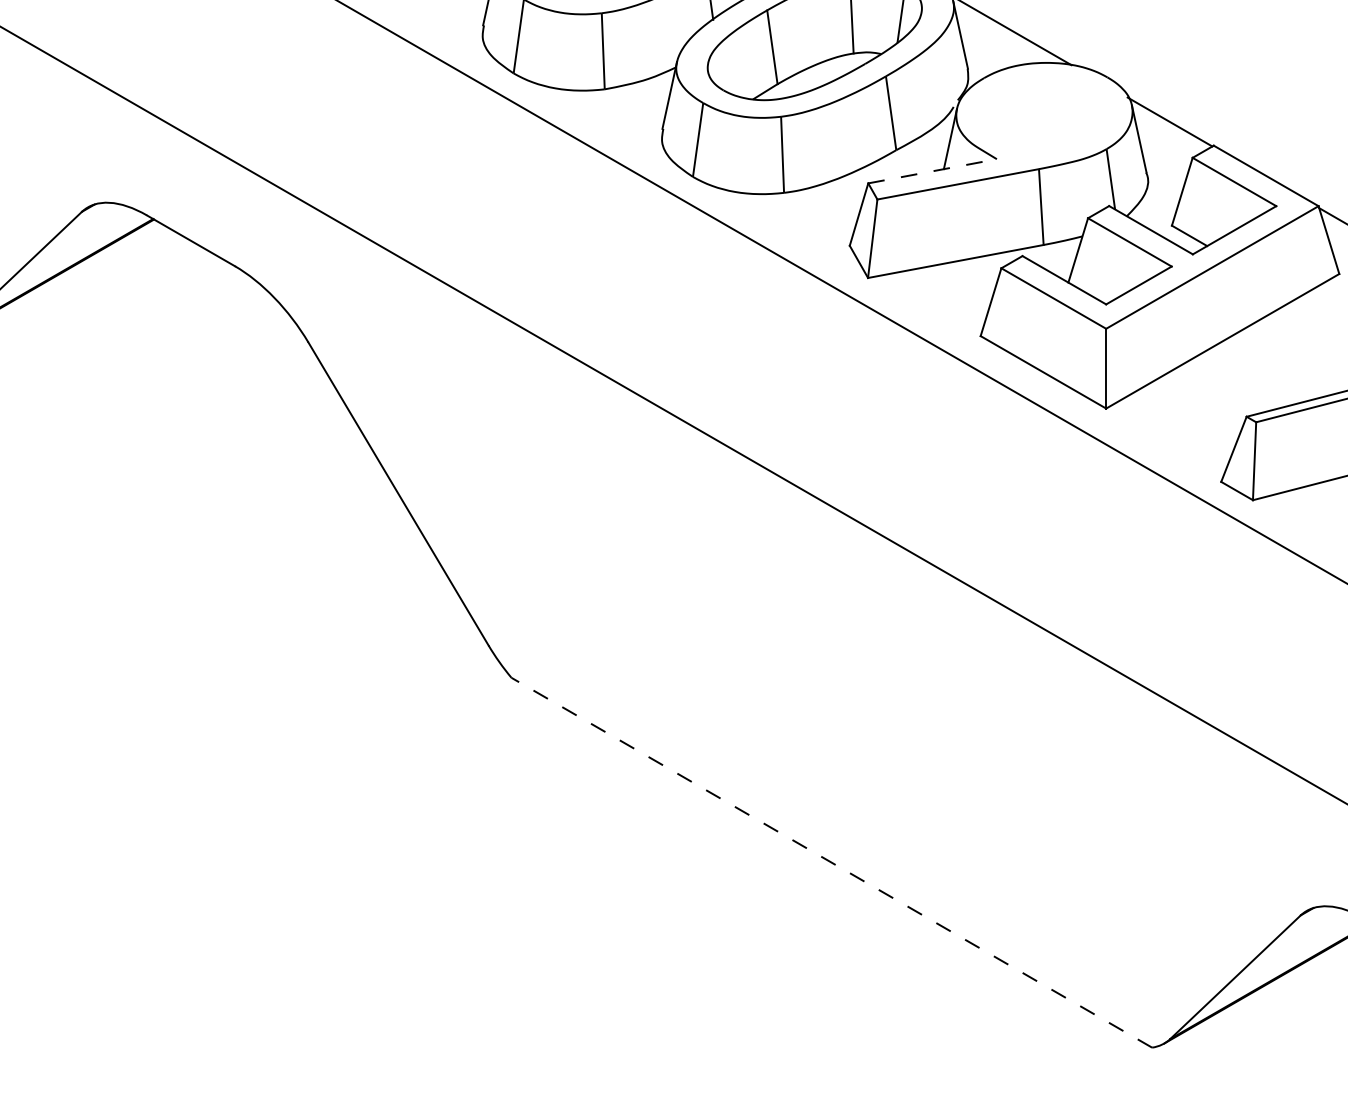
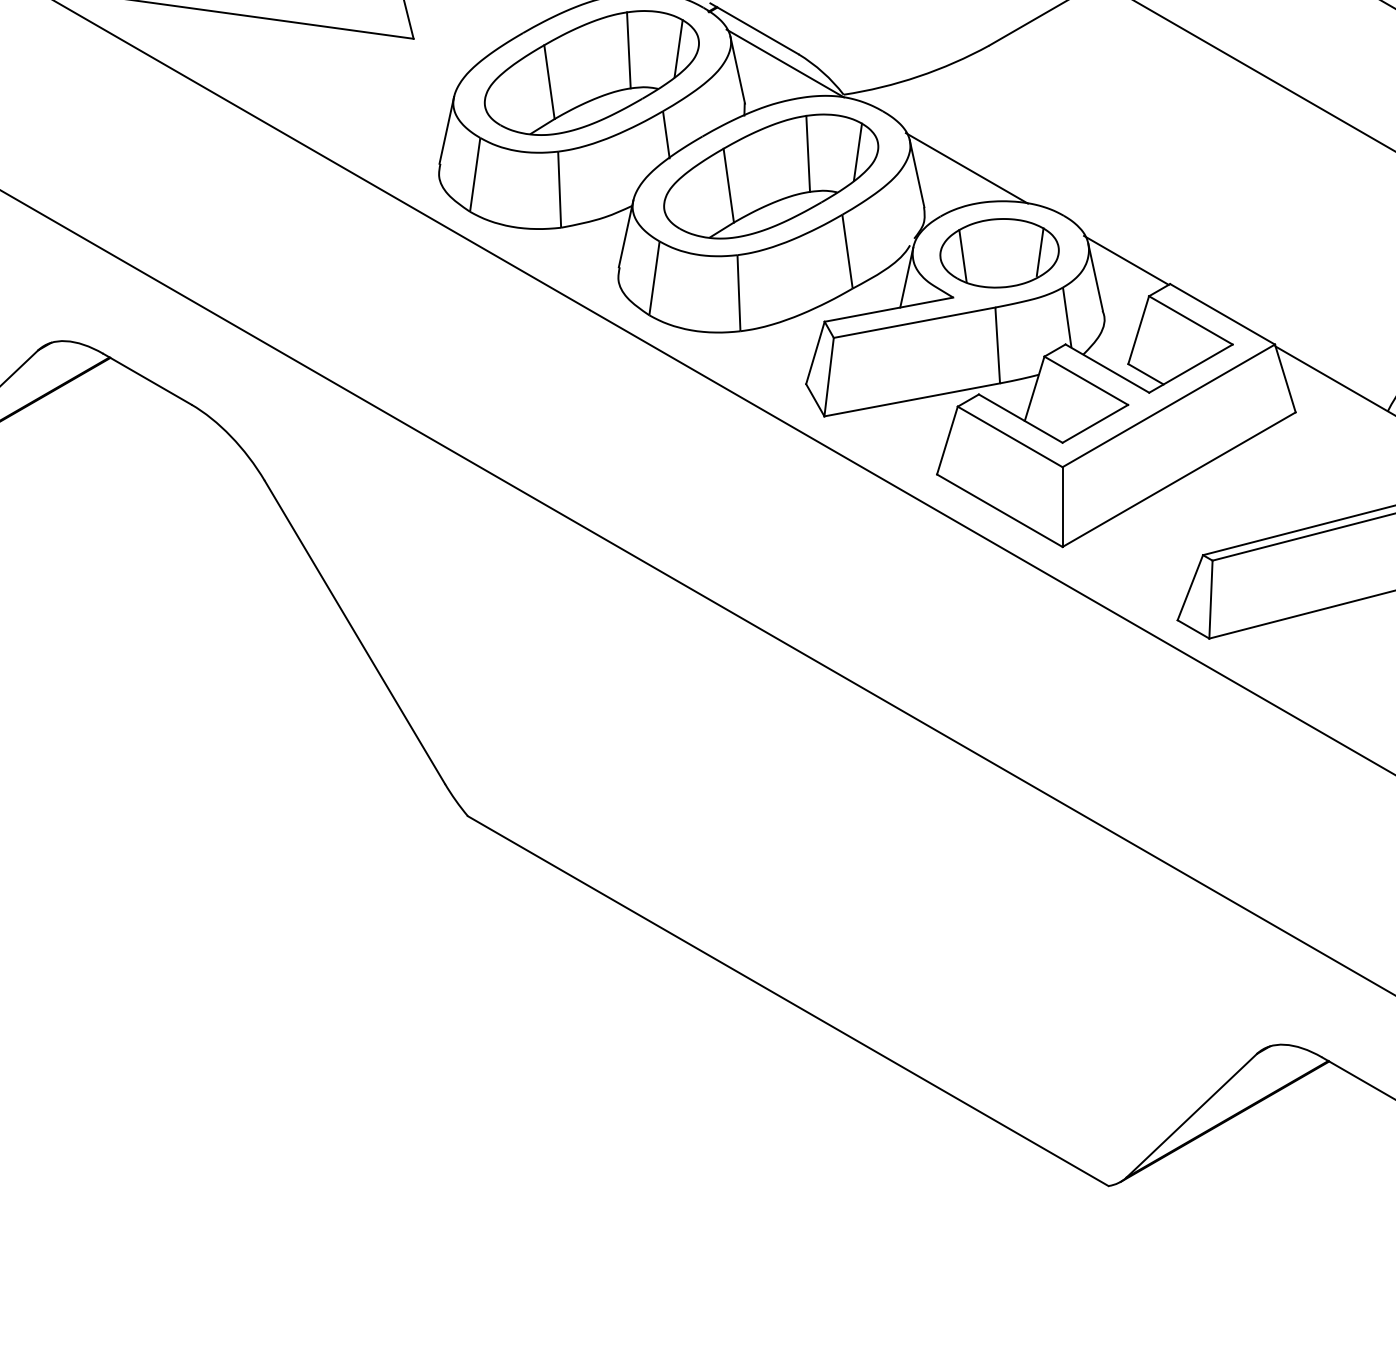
part: (1043, 115) -> (999, 253), added
line: (933, 171) -> (889, 309), dashed -> solid
line: (832, 863) -> (788, 1001), dashed -> solid

